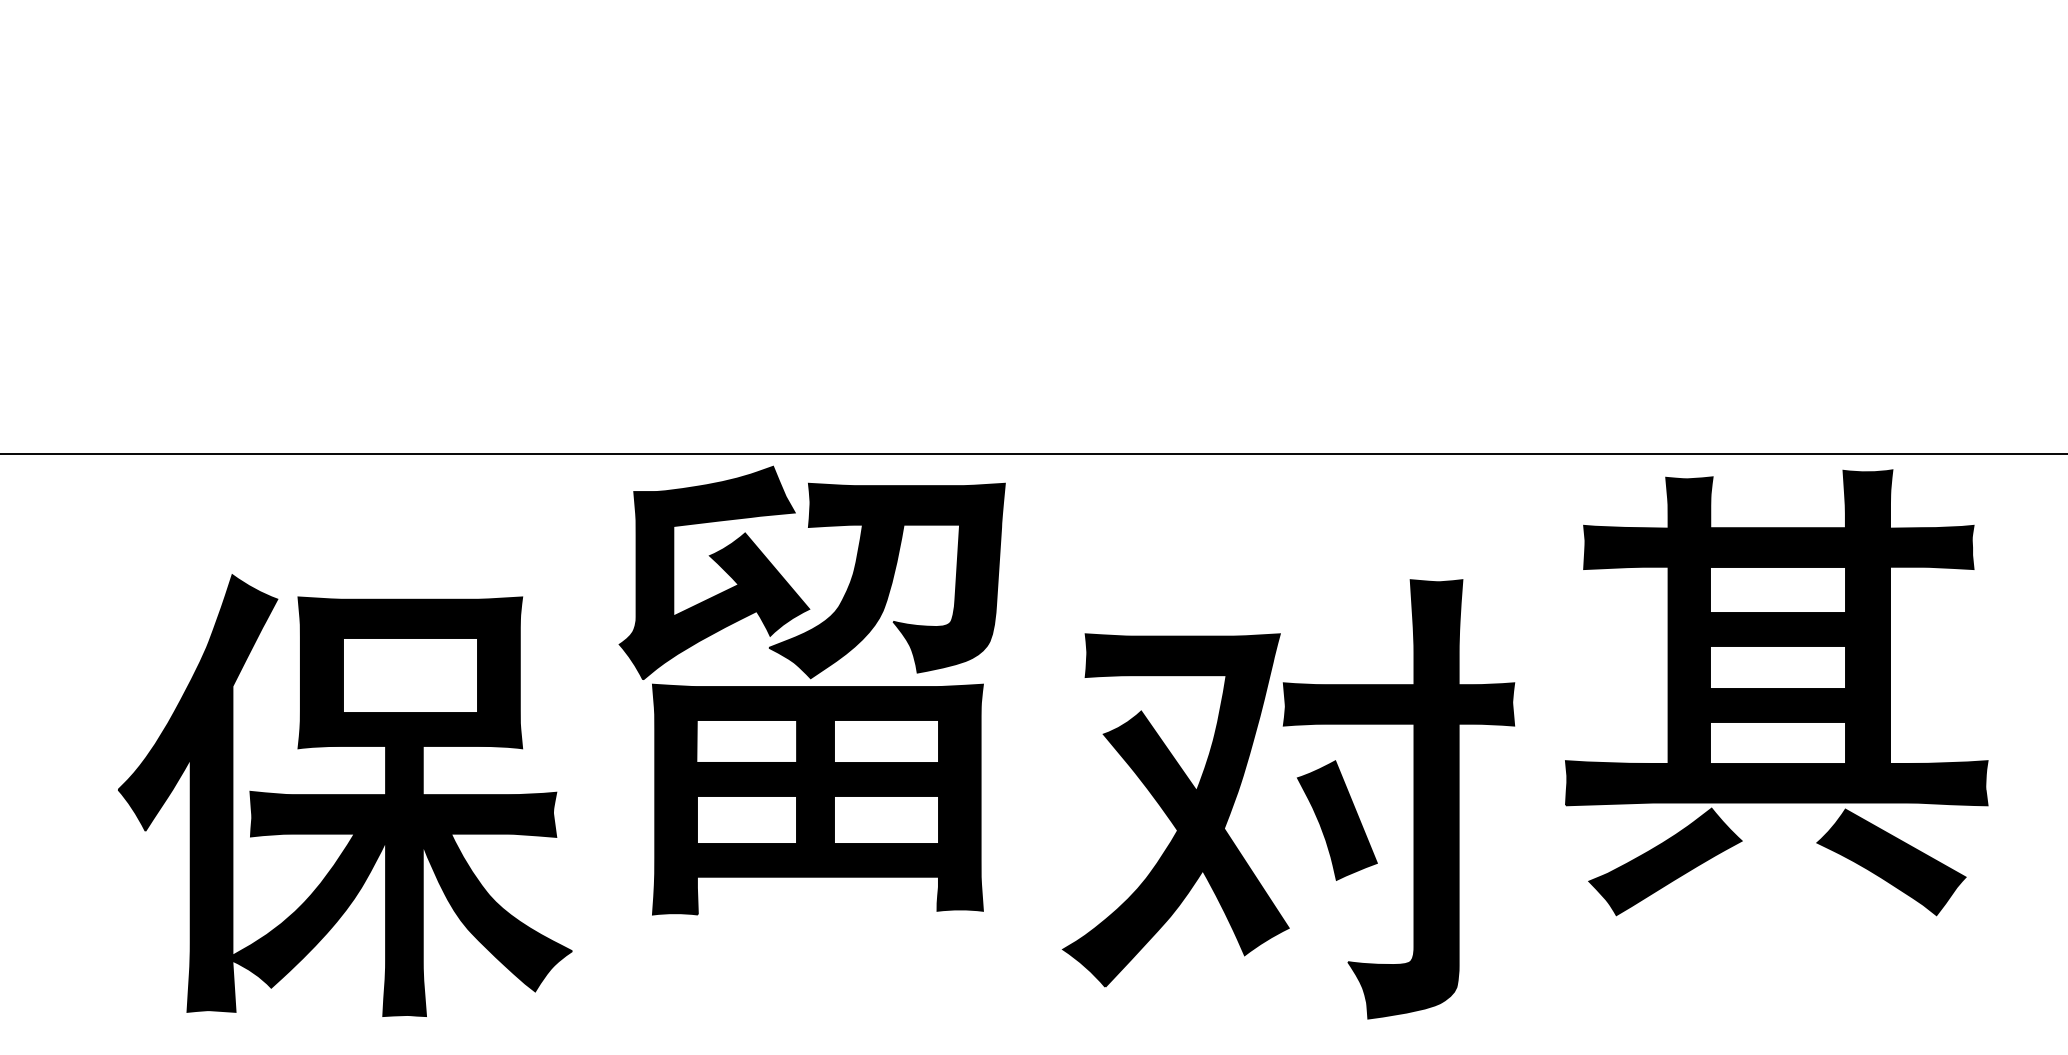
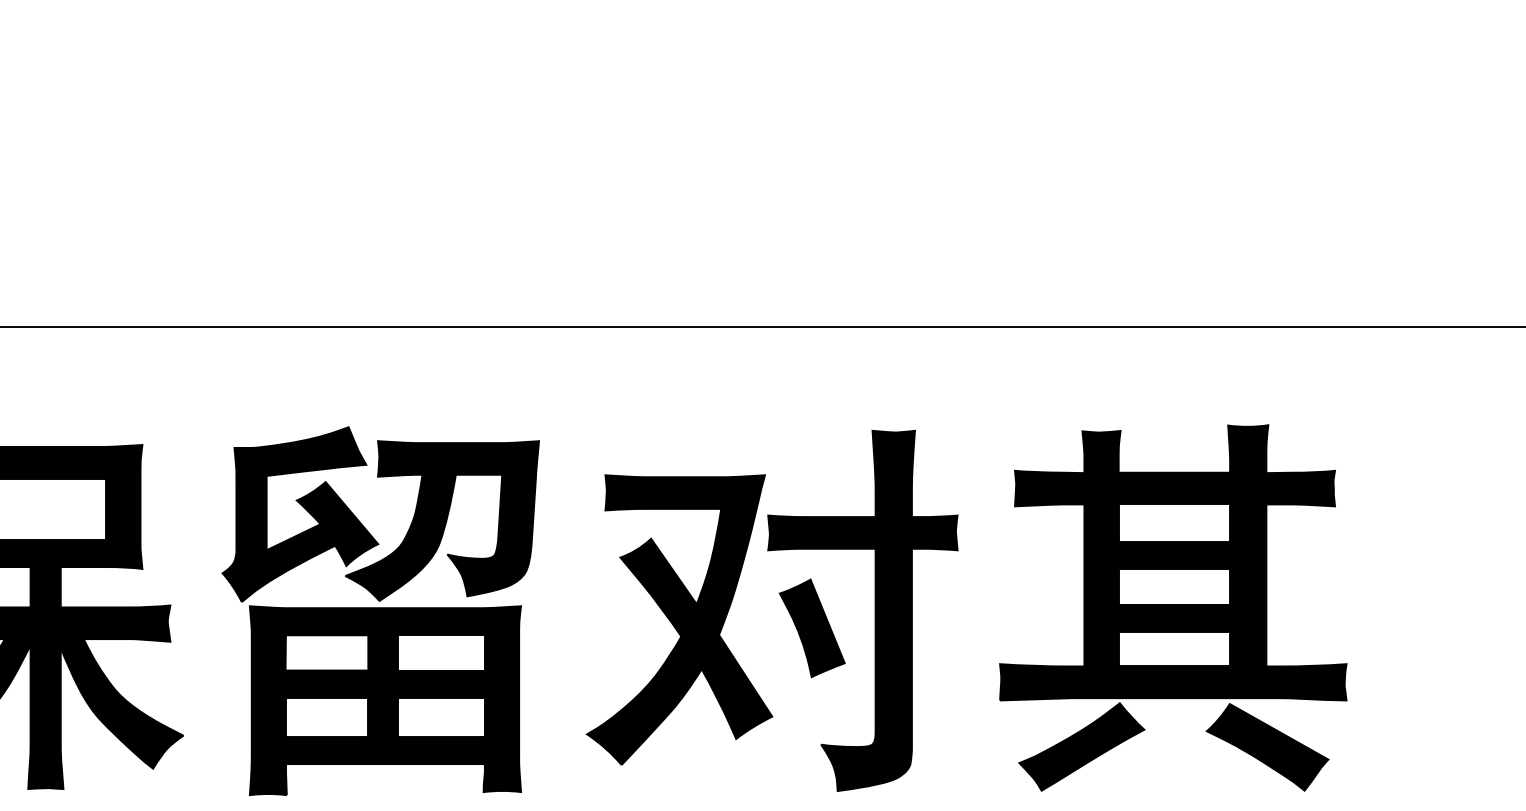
part: (811, 690) -> (380, 611), moved
part: (1776, 692) -> (1173, 607), moved

